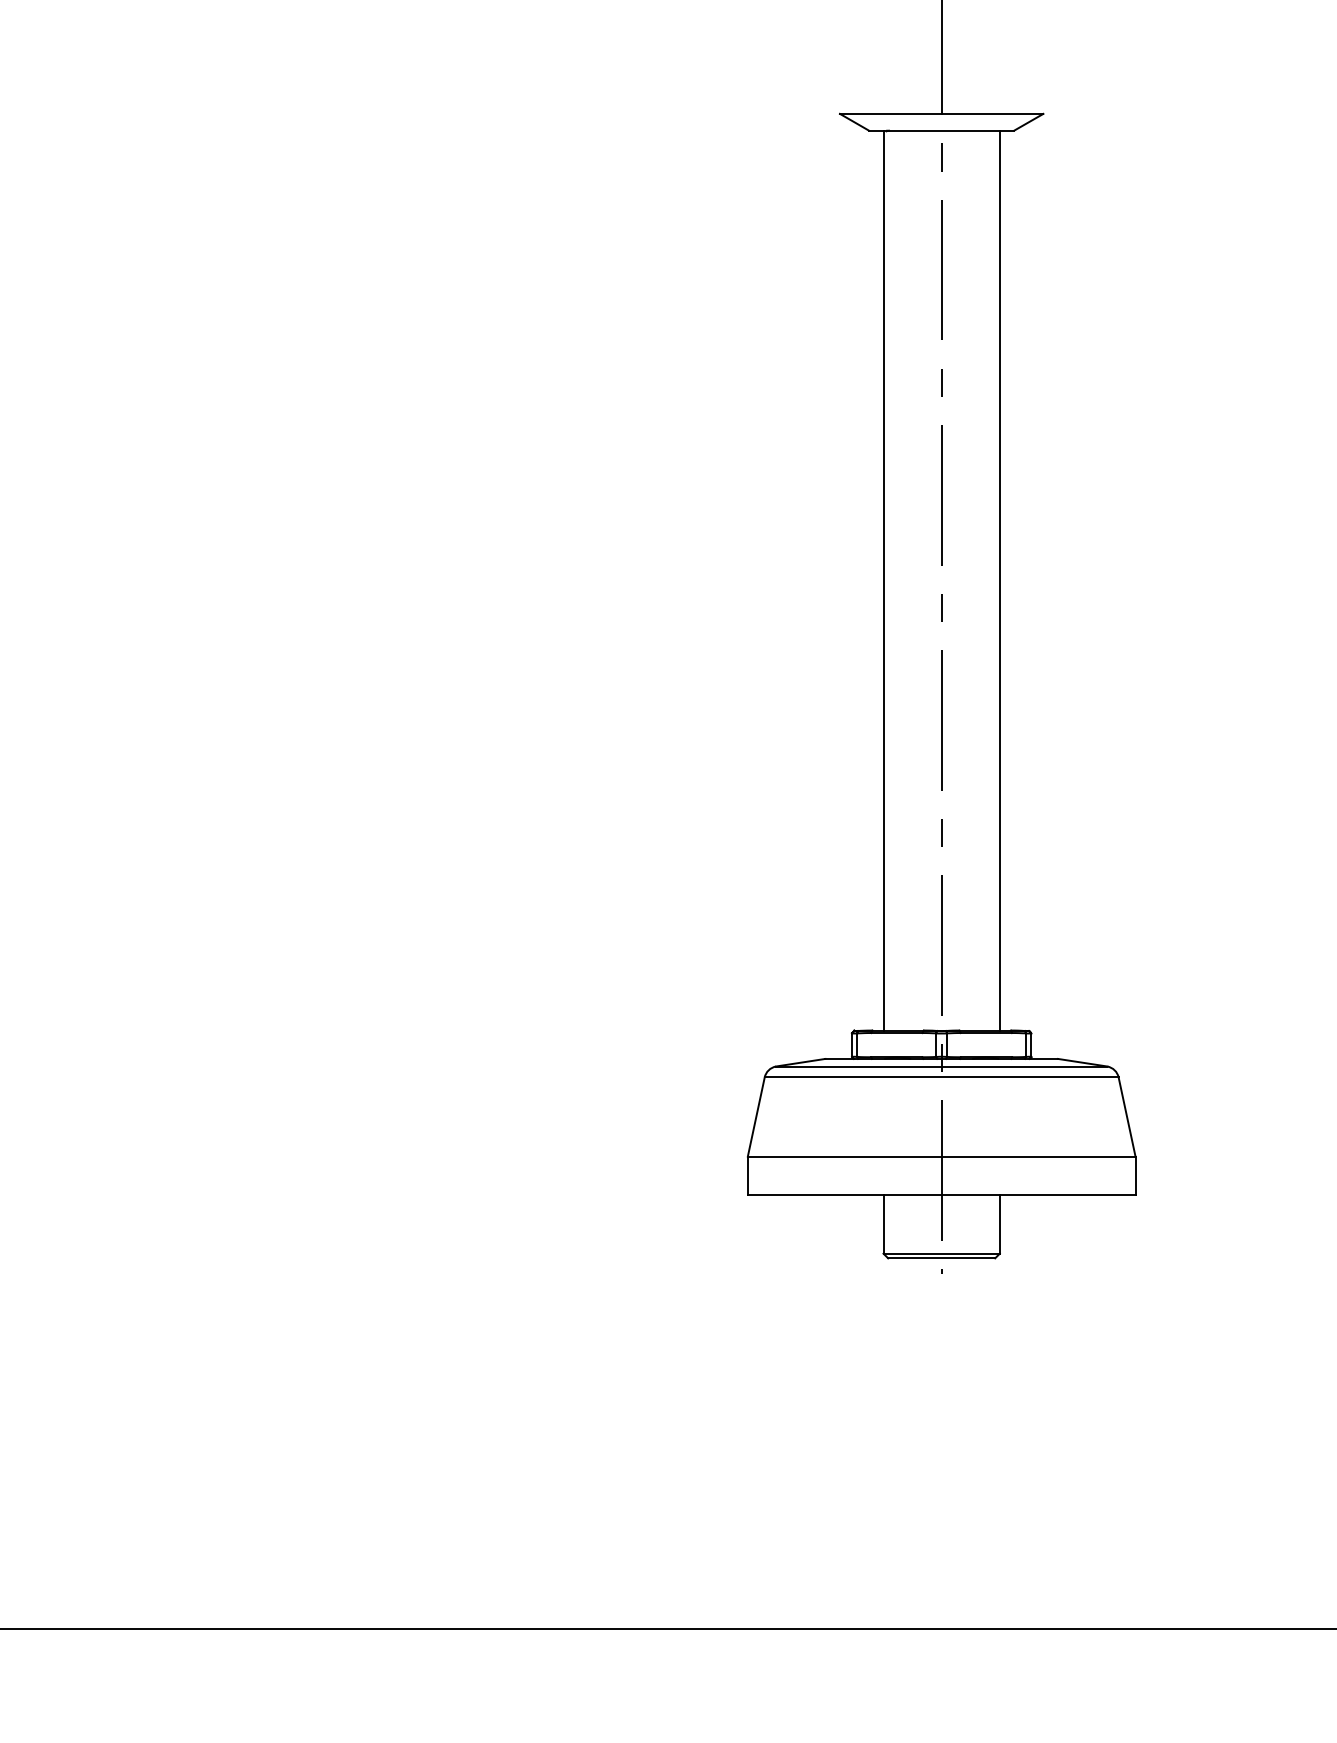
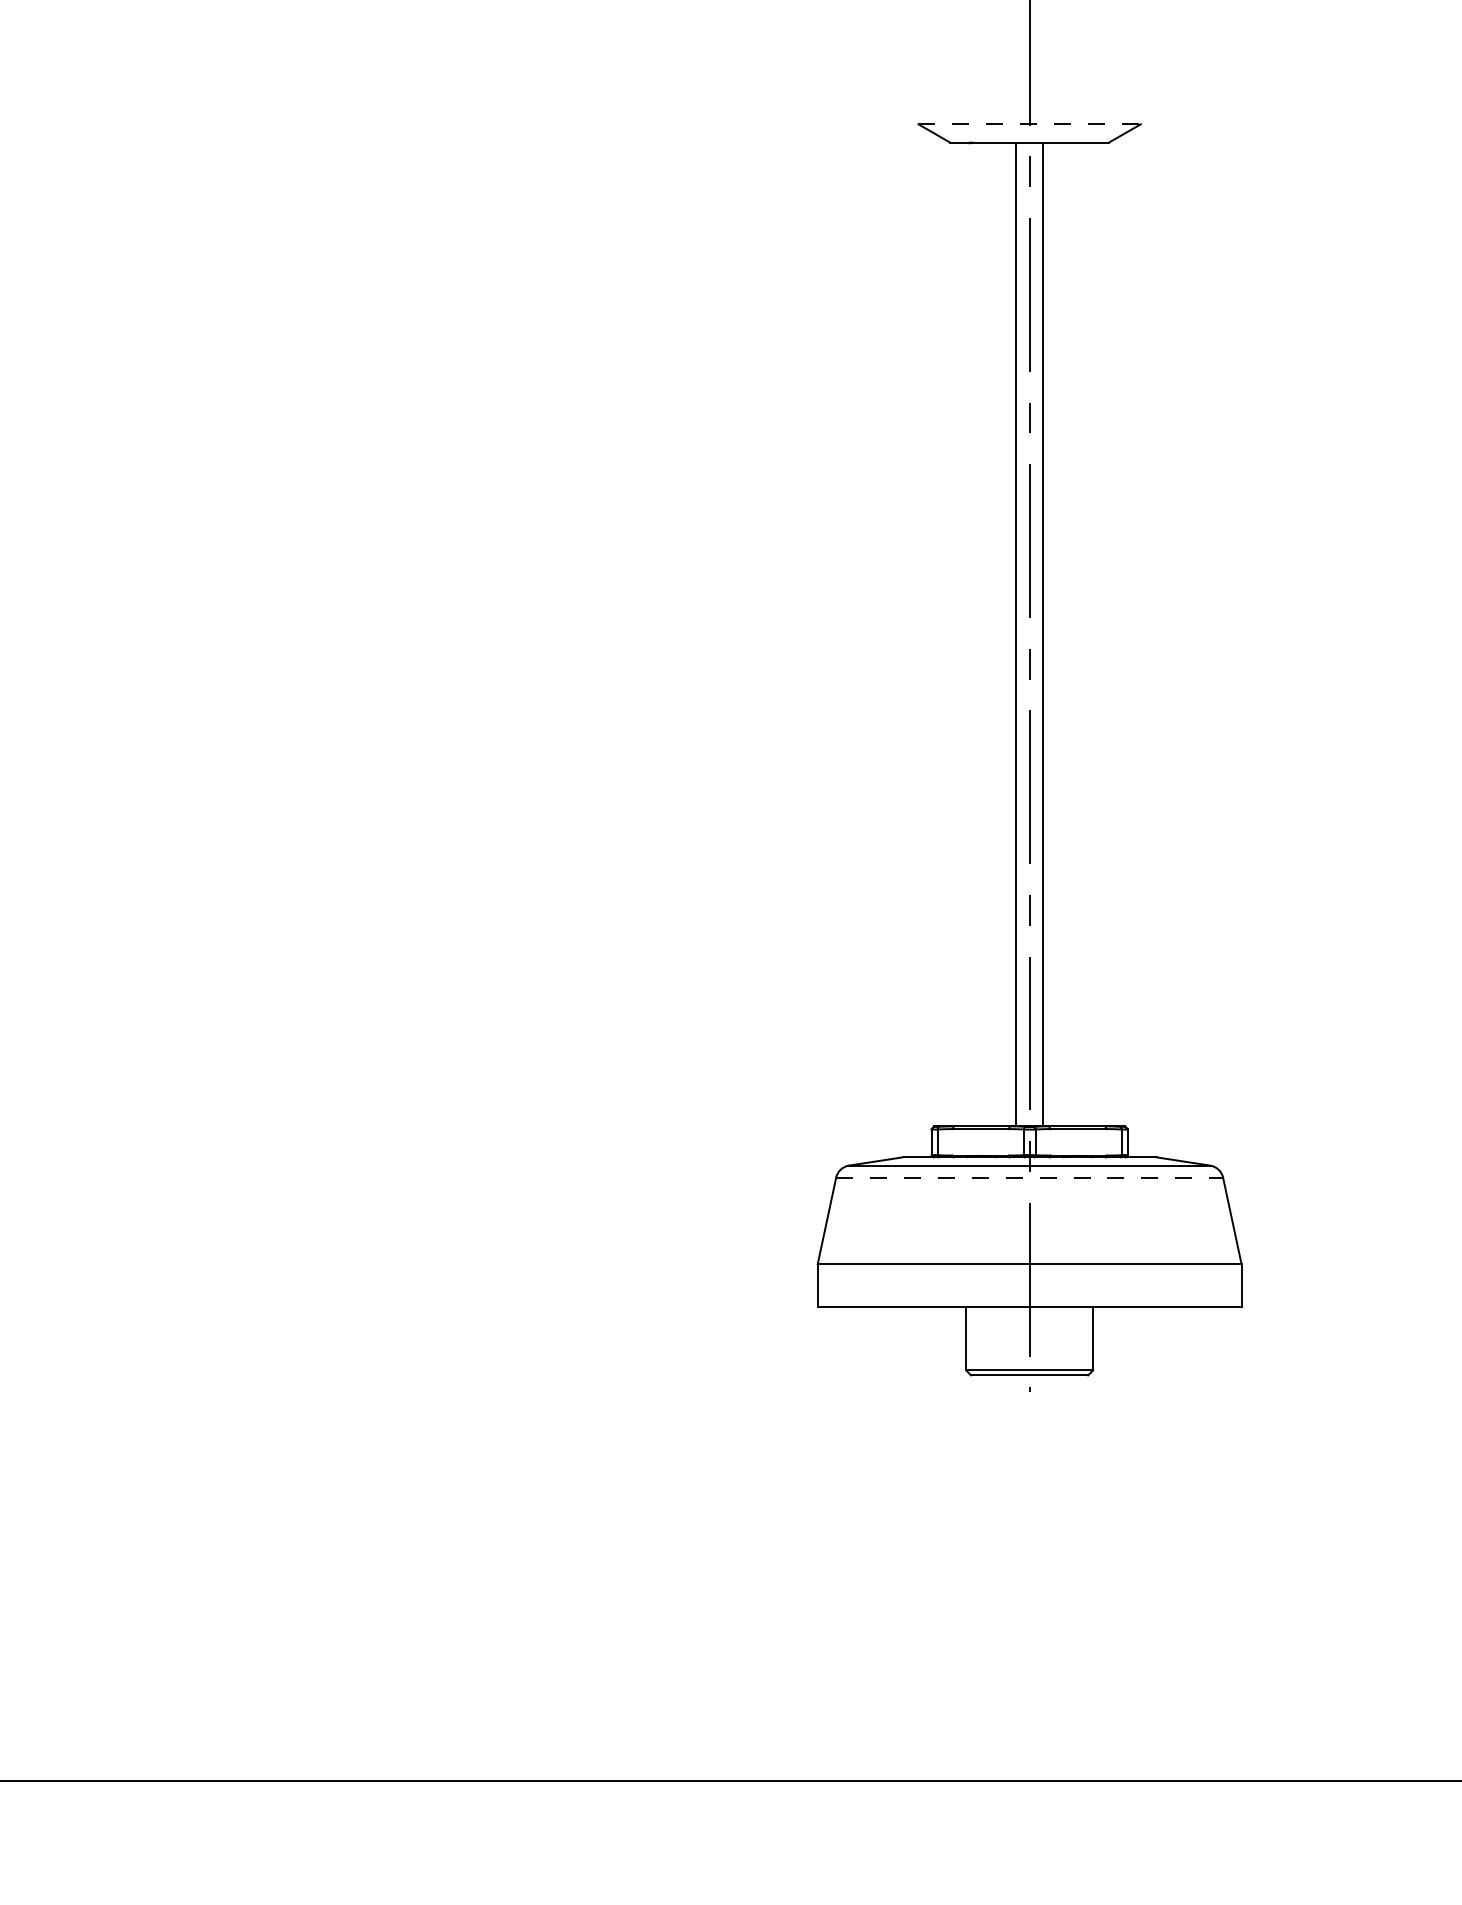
line: (941, 113) -> (1029, 123), solid -> dashed
line: (883, 580) -> (1016, 634), moved
line: (999, 580) -> (1042, 634), moved
line: (941, 1077) -> (1029, 1177), solid -> dashed

